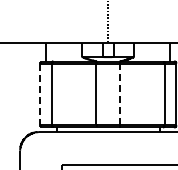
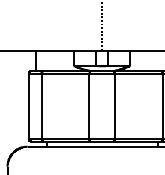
line: (40, 94) -> (29, 106), dashed -> solid
line: (120, 94) -> (115, 106), dashed -> solid

